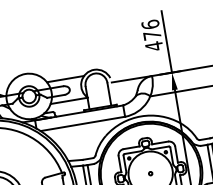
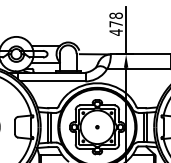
text: (149, 24) -> (115, 15), 476 -> 478

